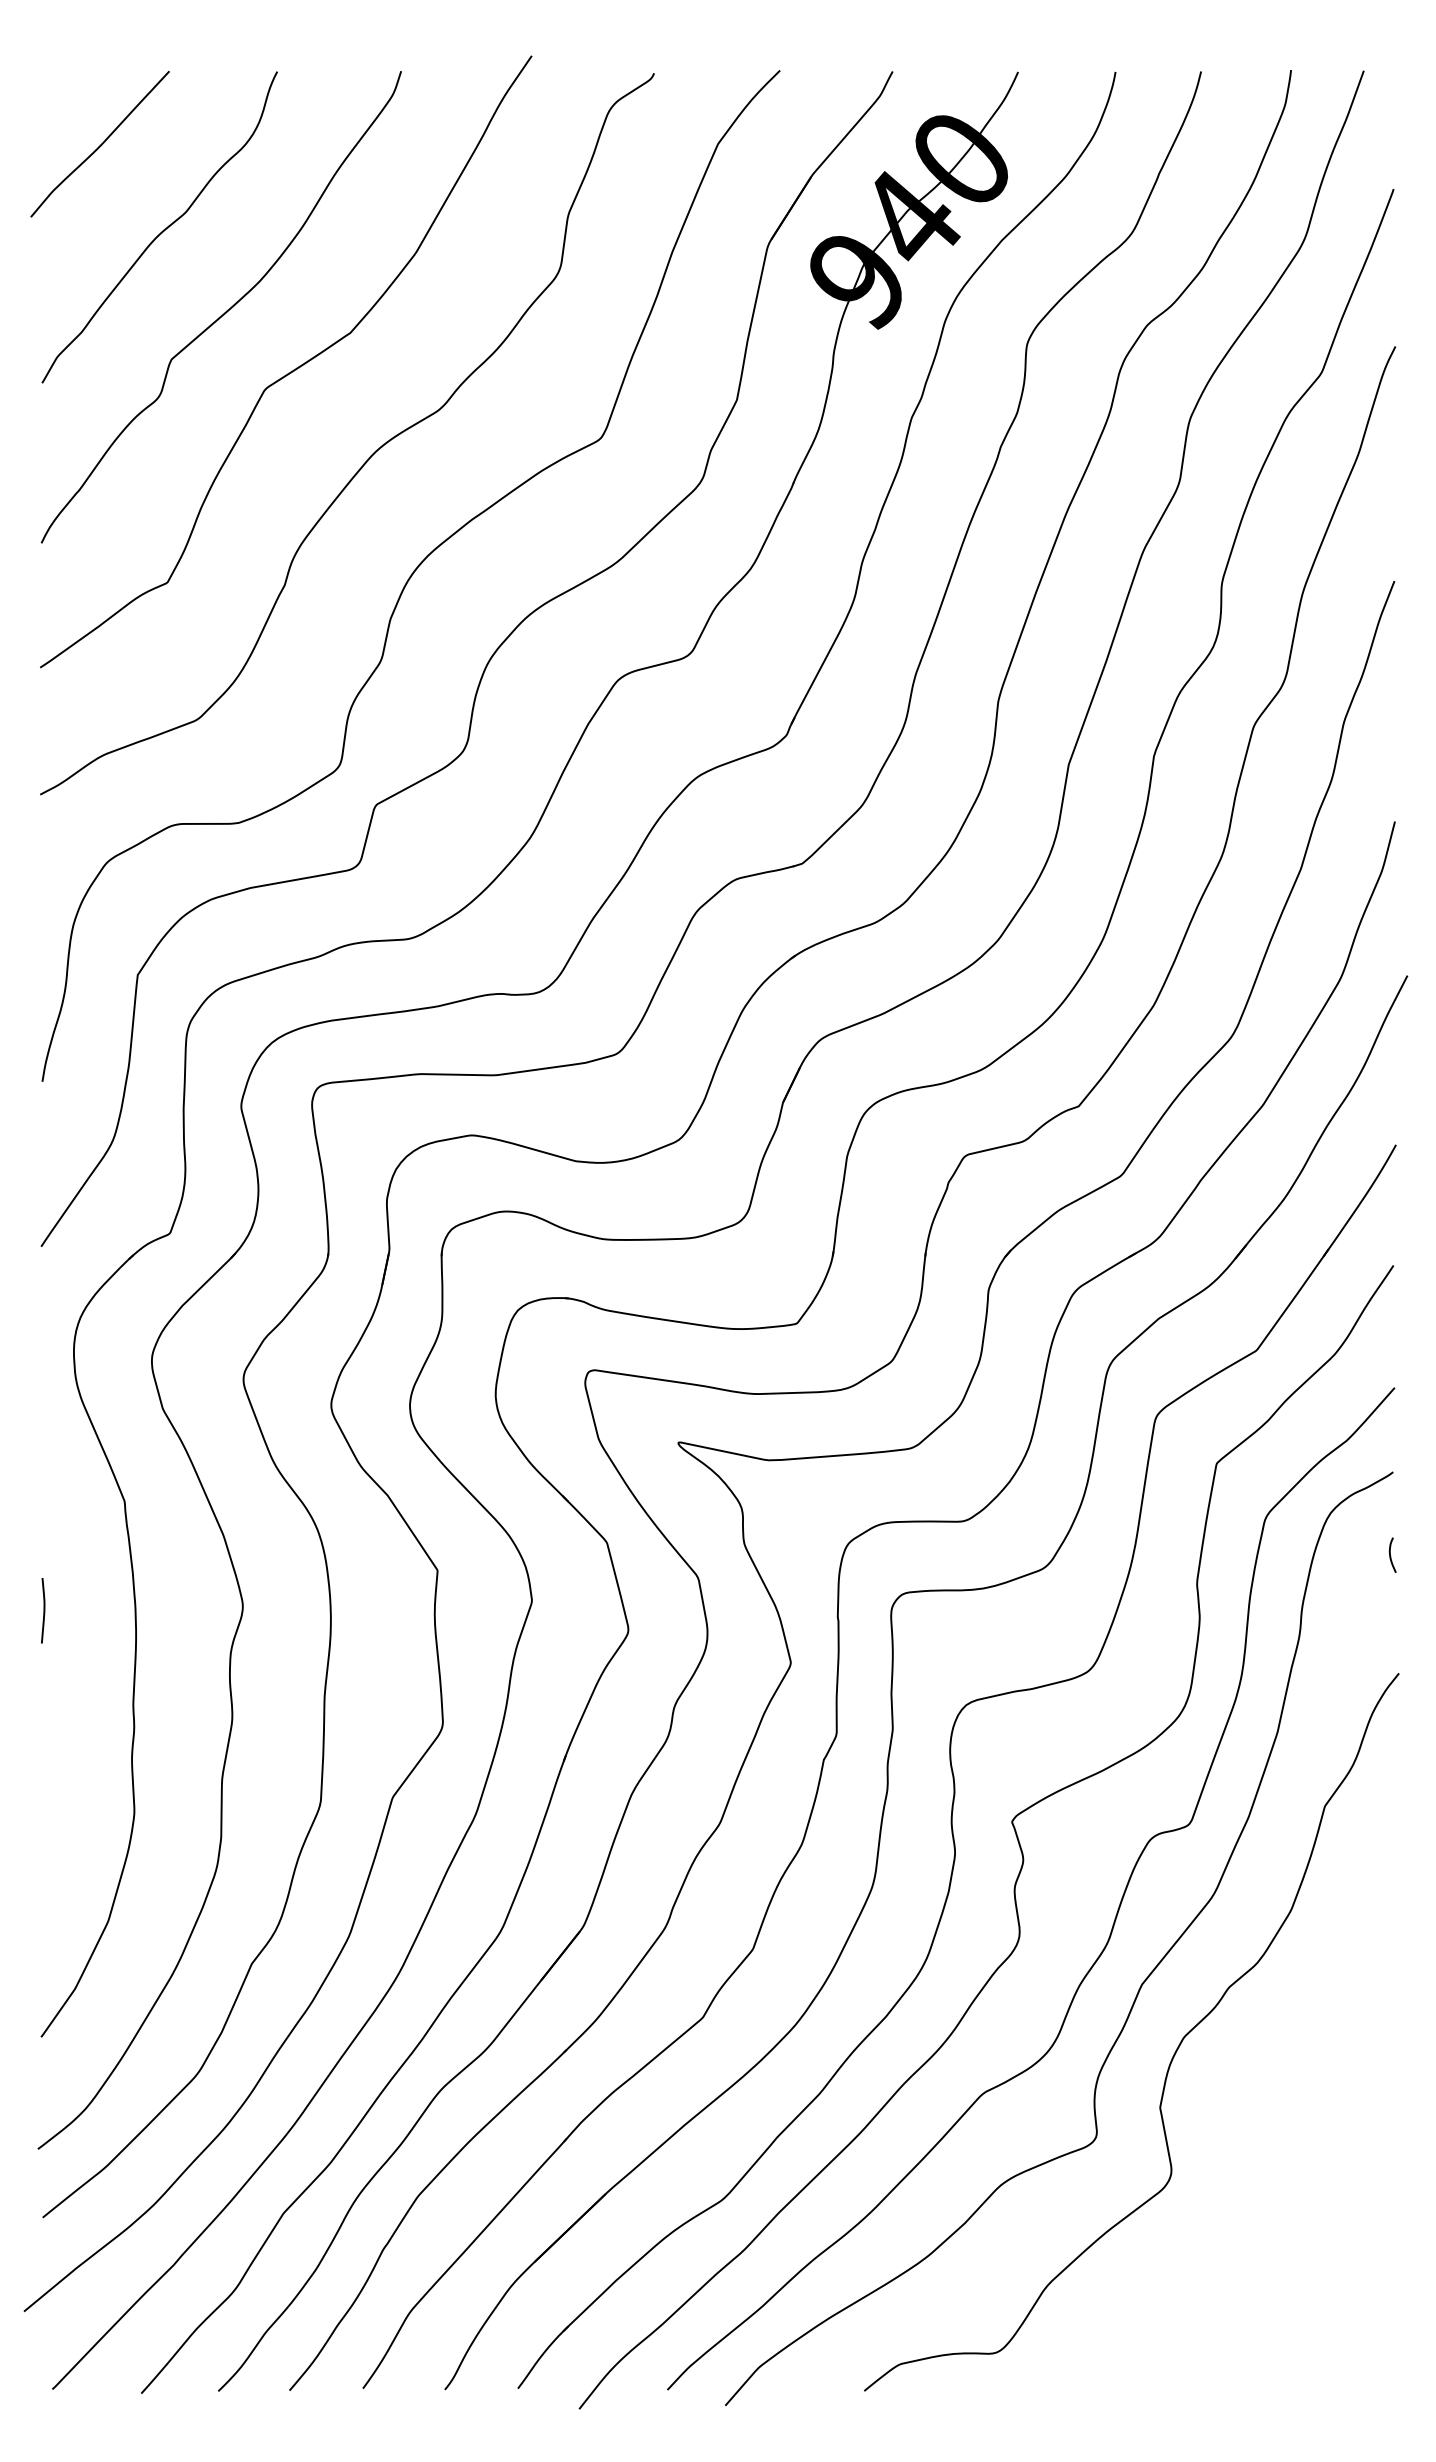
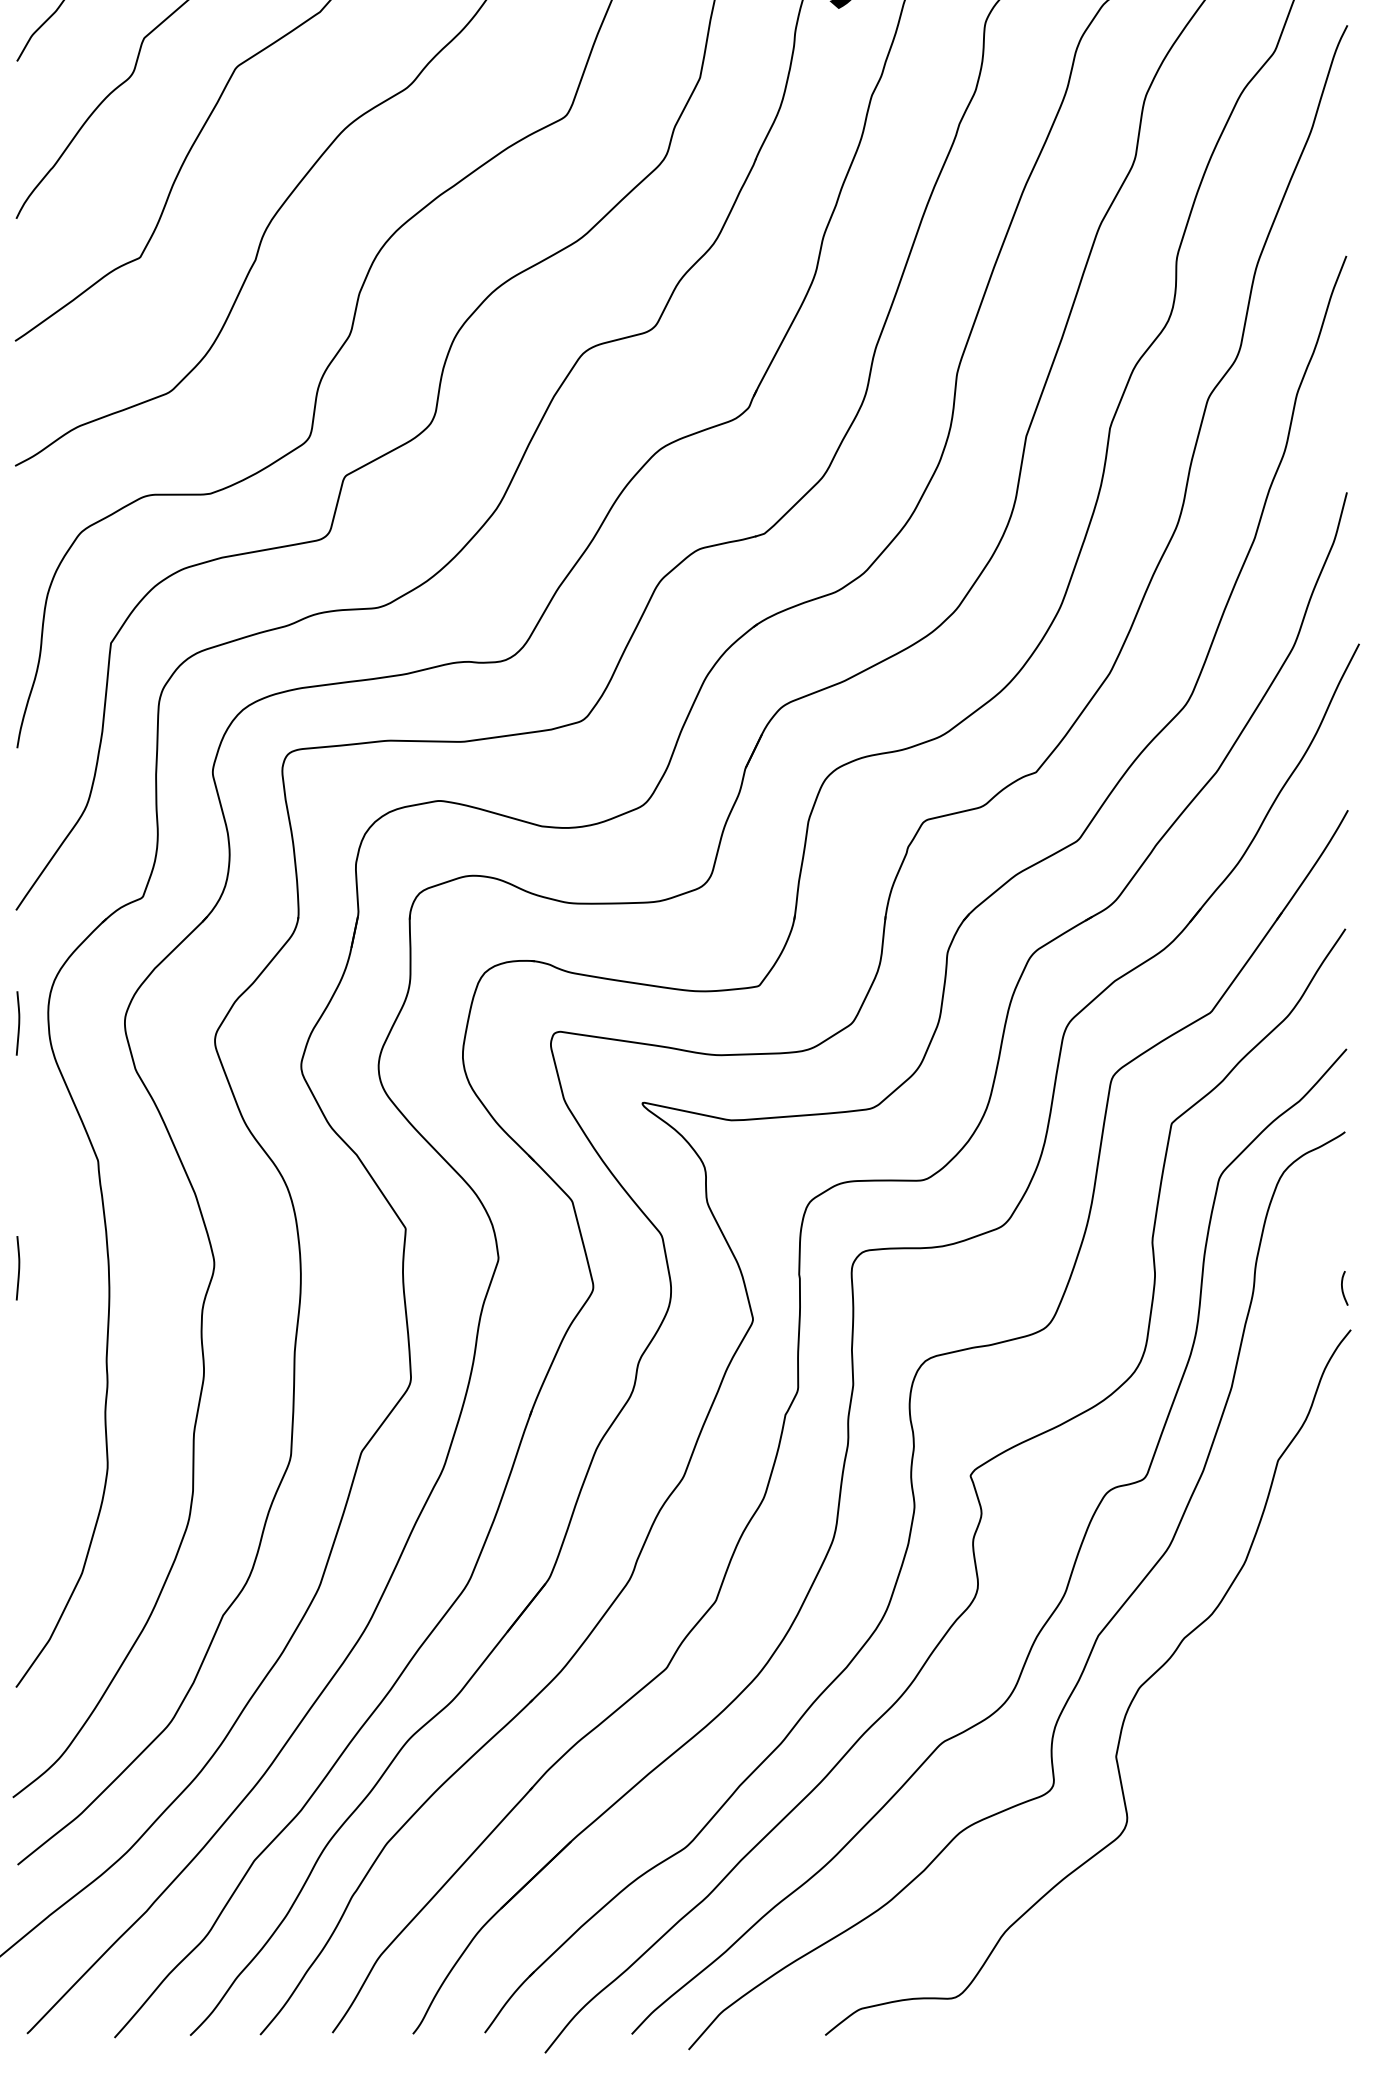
curve: (43, 1361) -> (18, 1023), added
curve: (1390, 1554) -> (1342, 1287), moved

